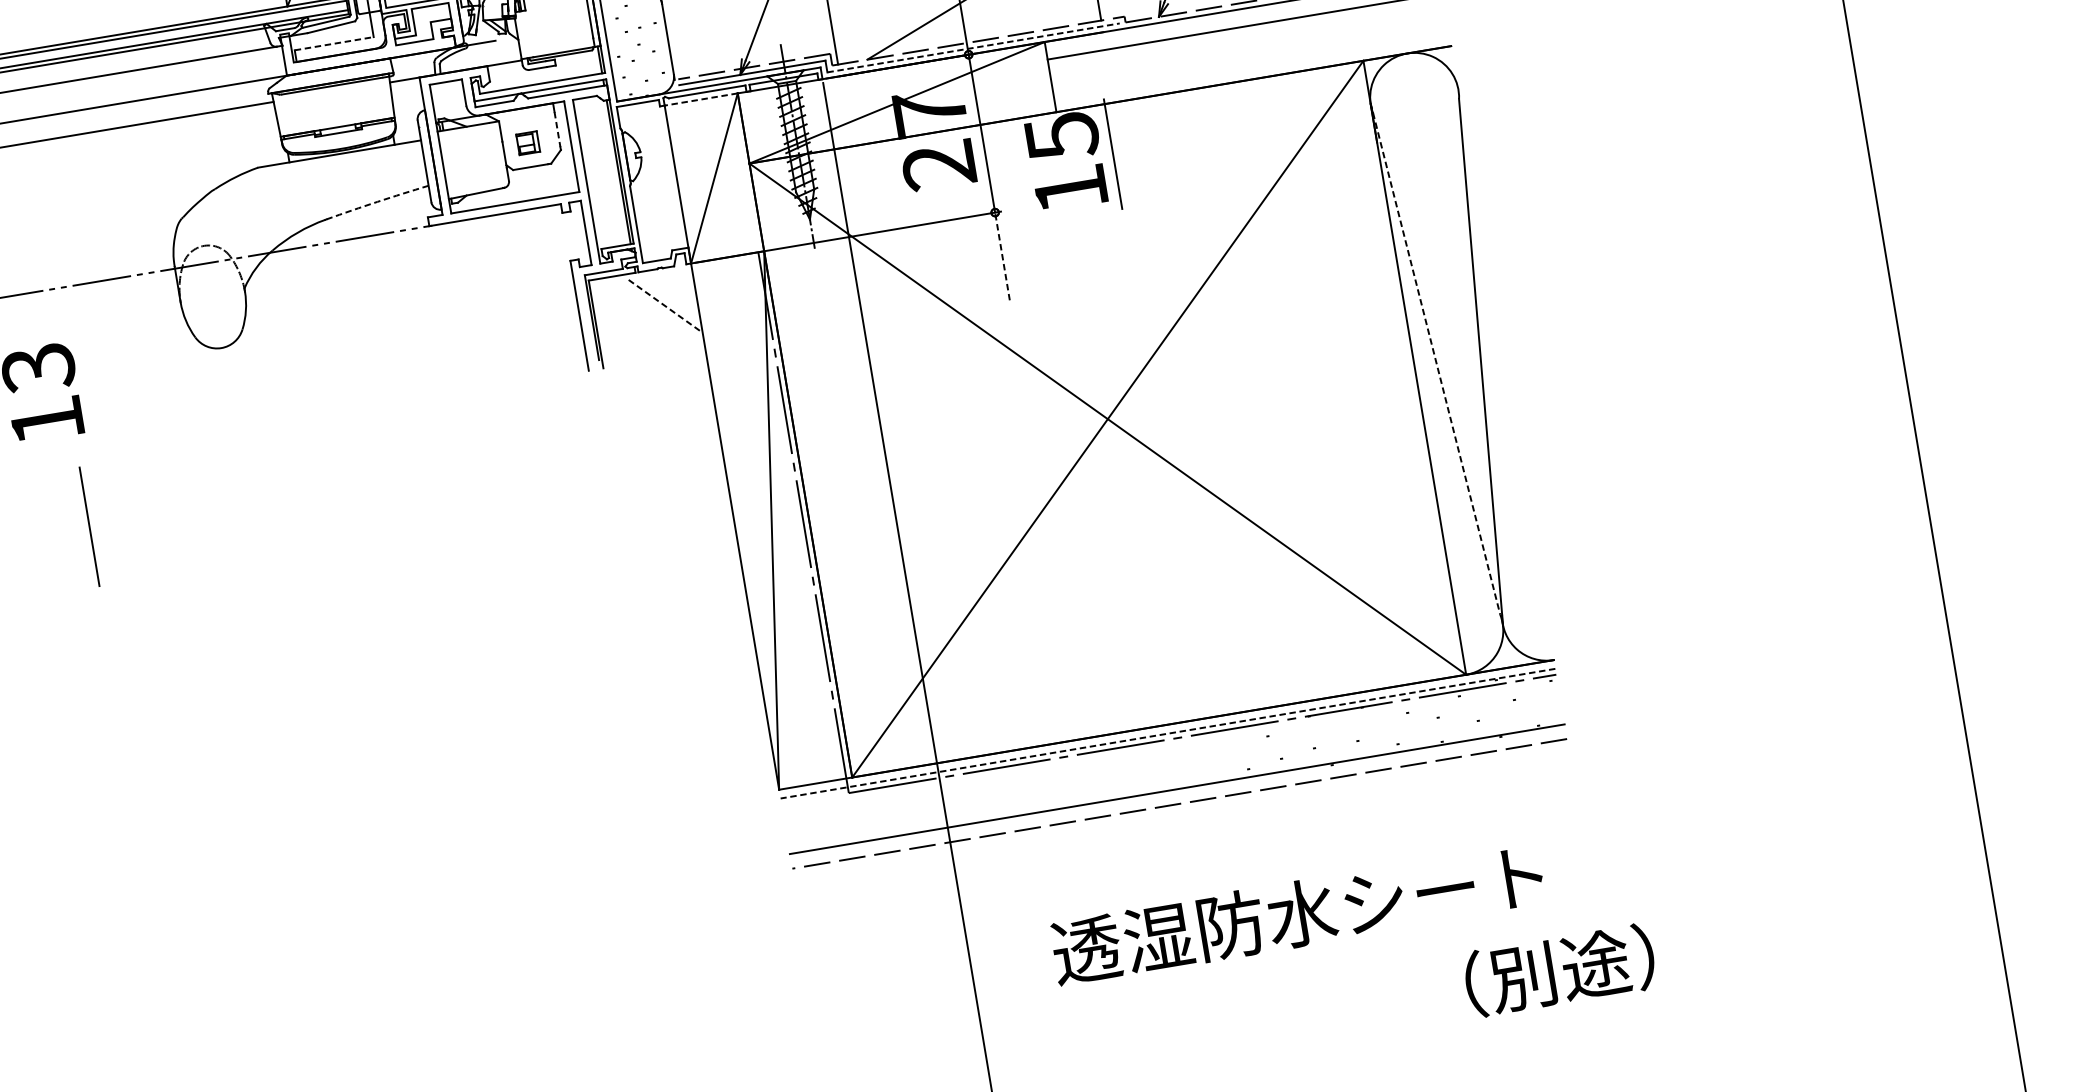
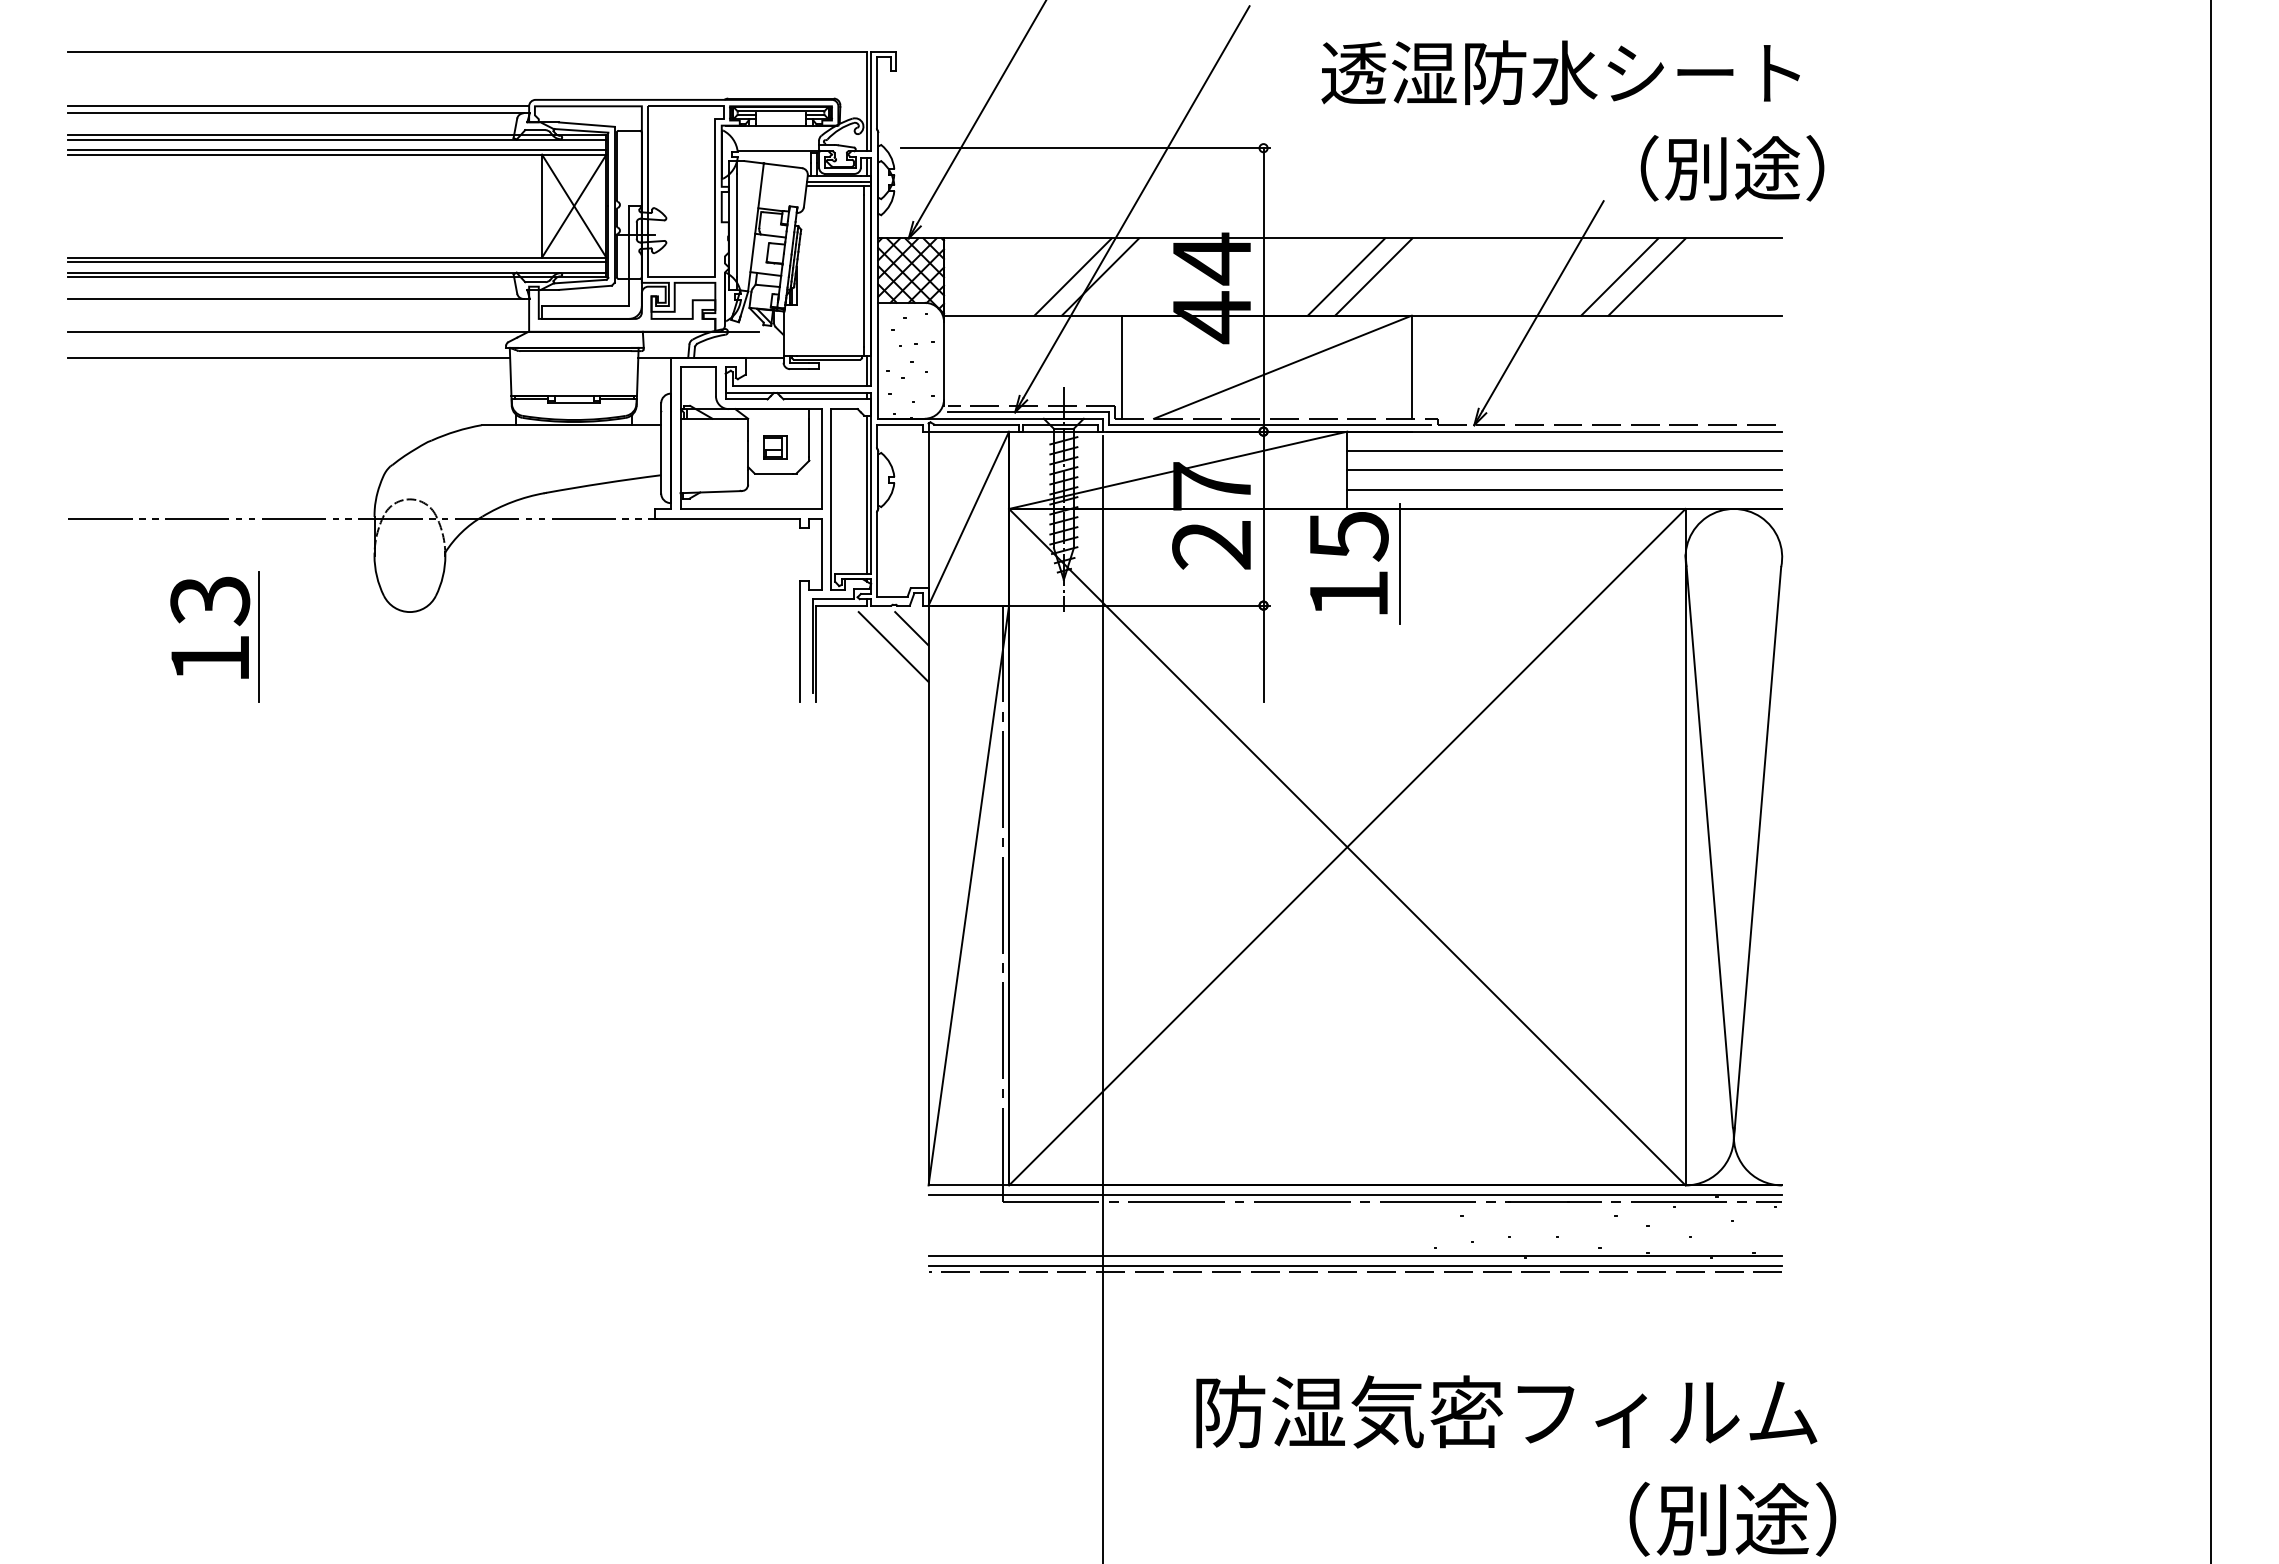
line: (335, 43) -> (586, 306), dashed -> solid
line: (1247, 44) -> (1564, 470), added
line: (974, 48) -> (1270, 425), dashed -> solid
line: (1250, 61) -> (1564, 489), added
line: (700, 99) -> (968, 431), dashed -> solid
line: (557, 129) -> (809, 438), dashed -> solid
arc: (377, 202) -> (603, 483), dashed -> solid
line: (1002, 256) -> (1263, 653), dashed -> solid
line: (679, 286) -> (911, 628), added
line: (665, 306) -> (893, 647), dashed -> solid
line: (1435, 358) -> (1709, 841), dashed -> solid
line: (89, 526) -> (258, 636), moved
line: (1168, 734) -> (1355, 1195), dashed -> solid
line: (1178, 797) -> (1355, 1265), added
text: (1337, 907) -> (1505, 1411), 透湿防水シート -> 防湿気密フィルム

